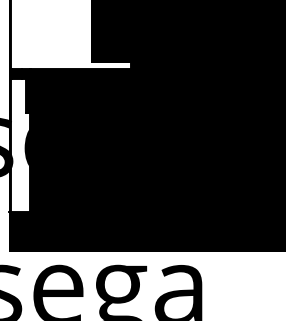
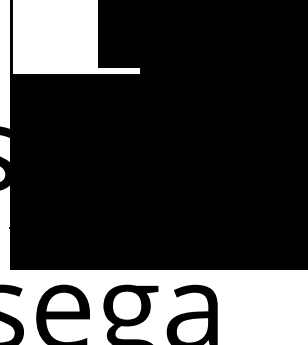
fill: (20, 145) -> (22, 156), added

